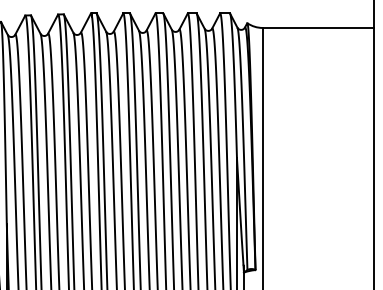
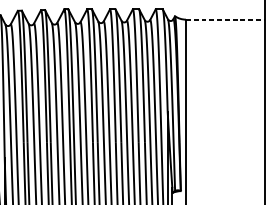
line: (318, 27) -> (225, 19), solid -> dashed

